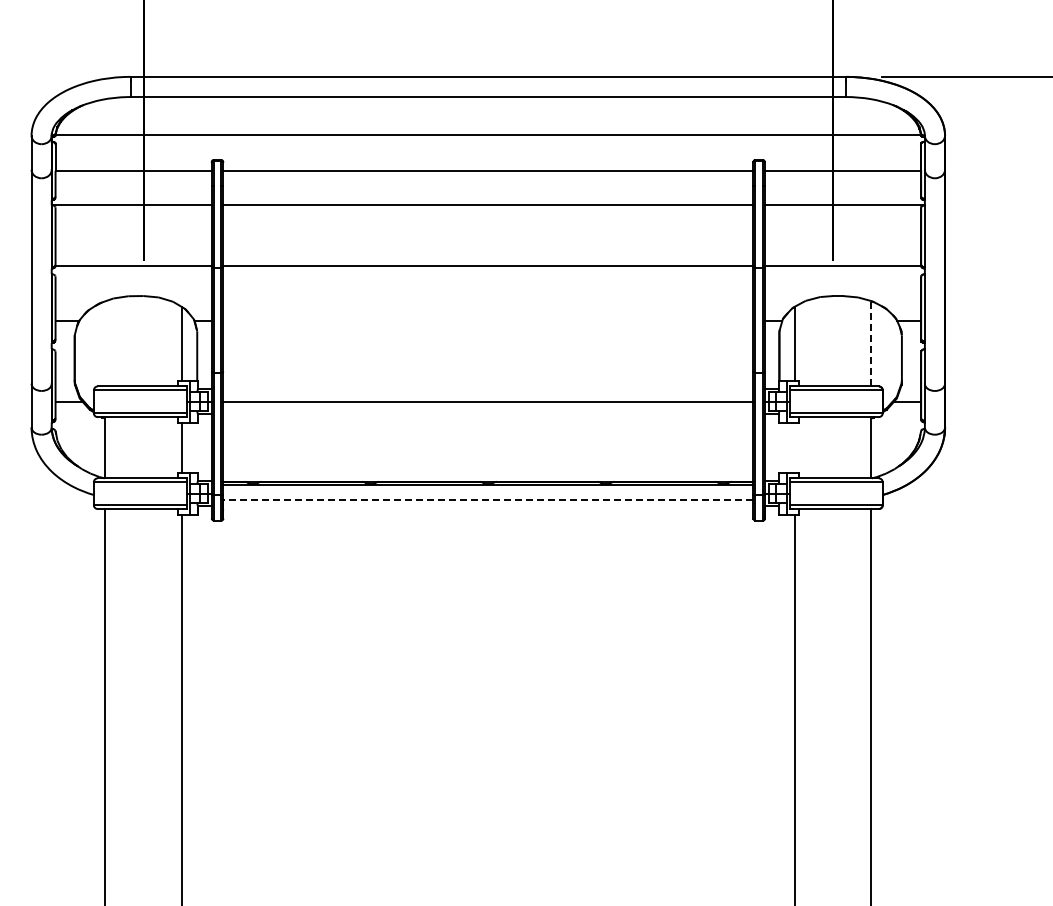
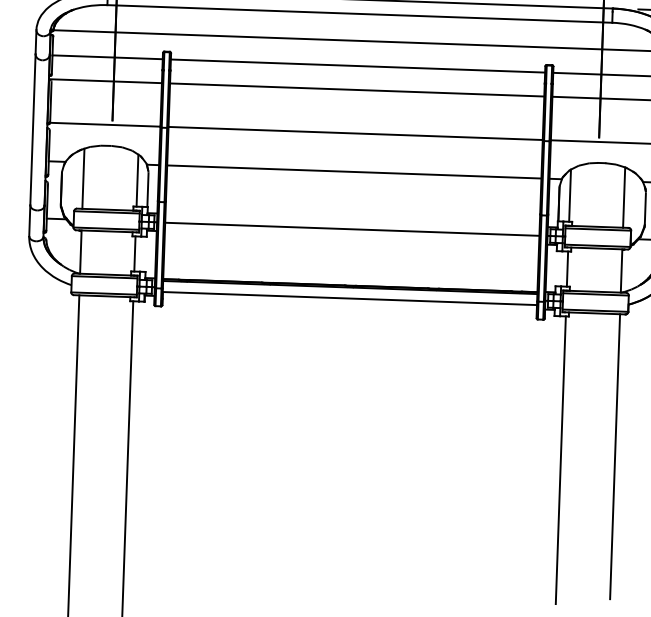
line: (488, 320) -> (354, 171), added
line: (105, 343) -> (83, 178), added
line: (871, 343) -> (624, 197), dashed -> solid
line: (794, 447) -> (567, 268), added
line: (487, 500) -> (349, 298), dashed -> solid

